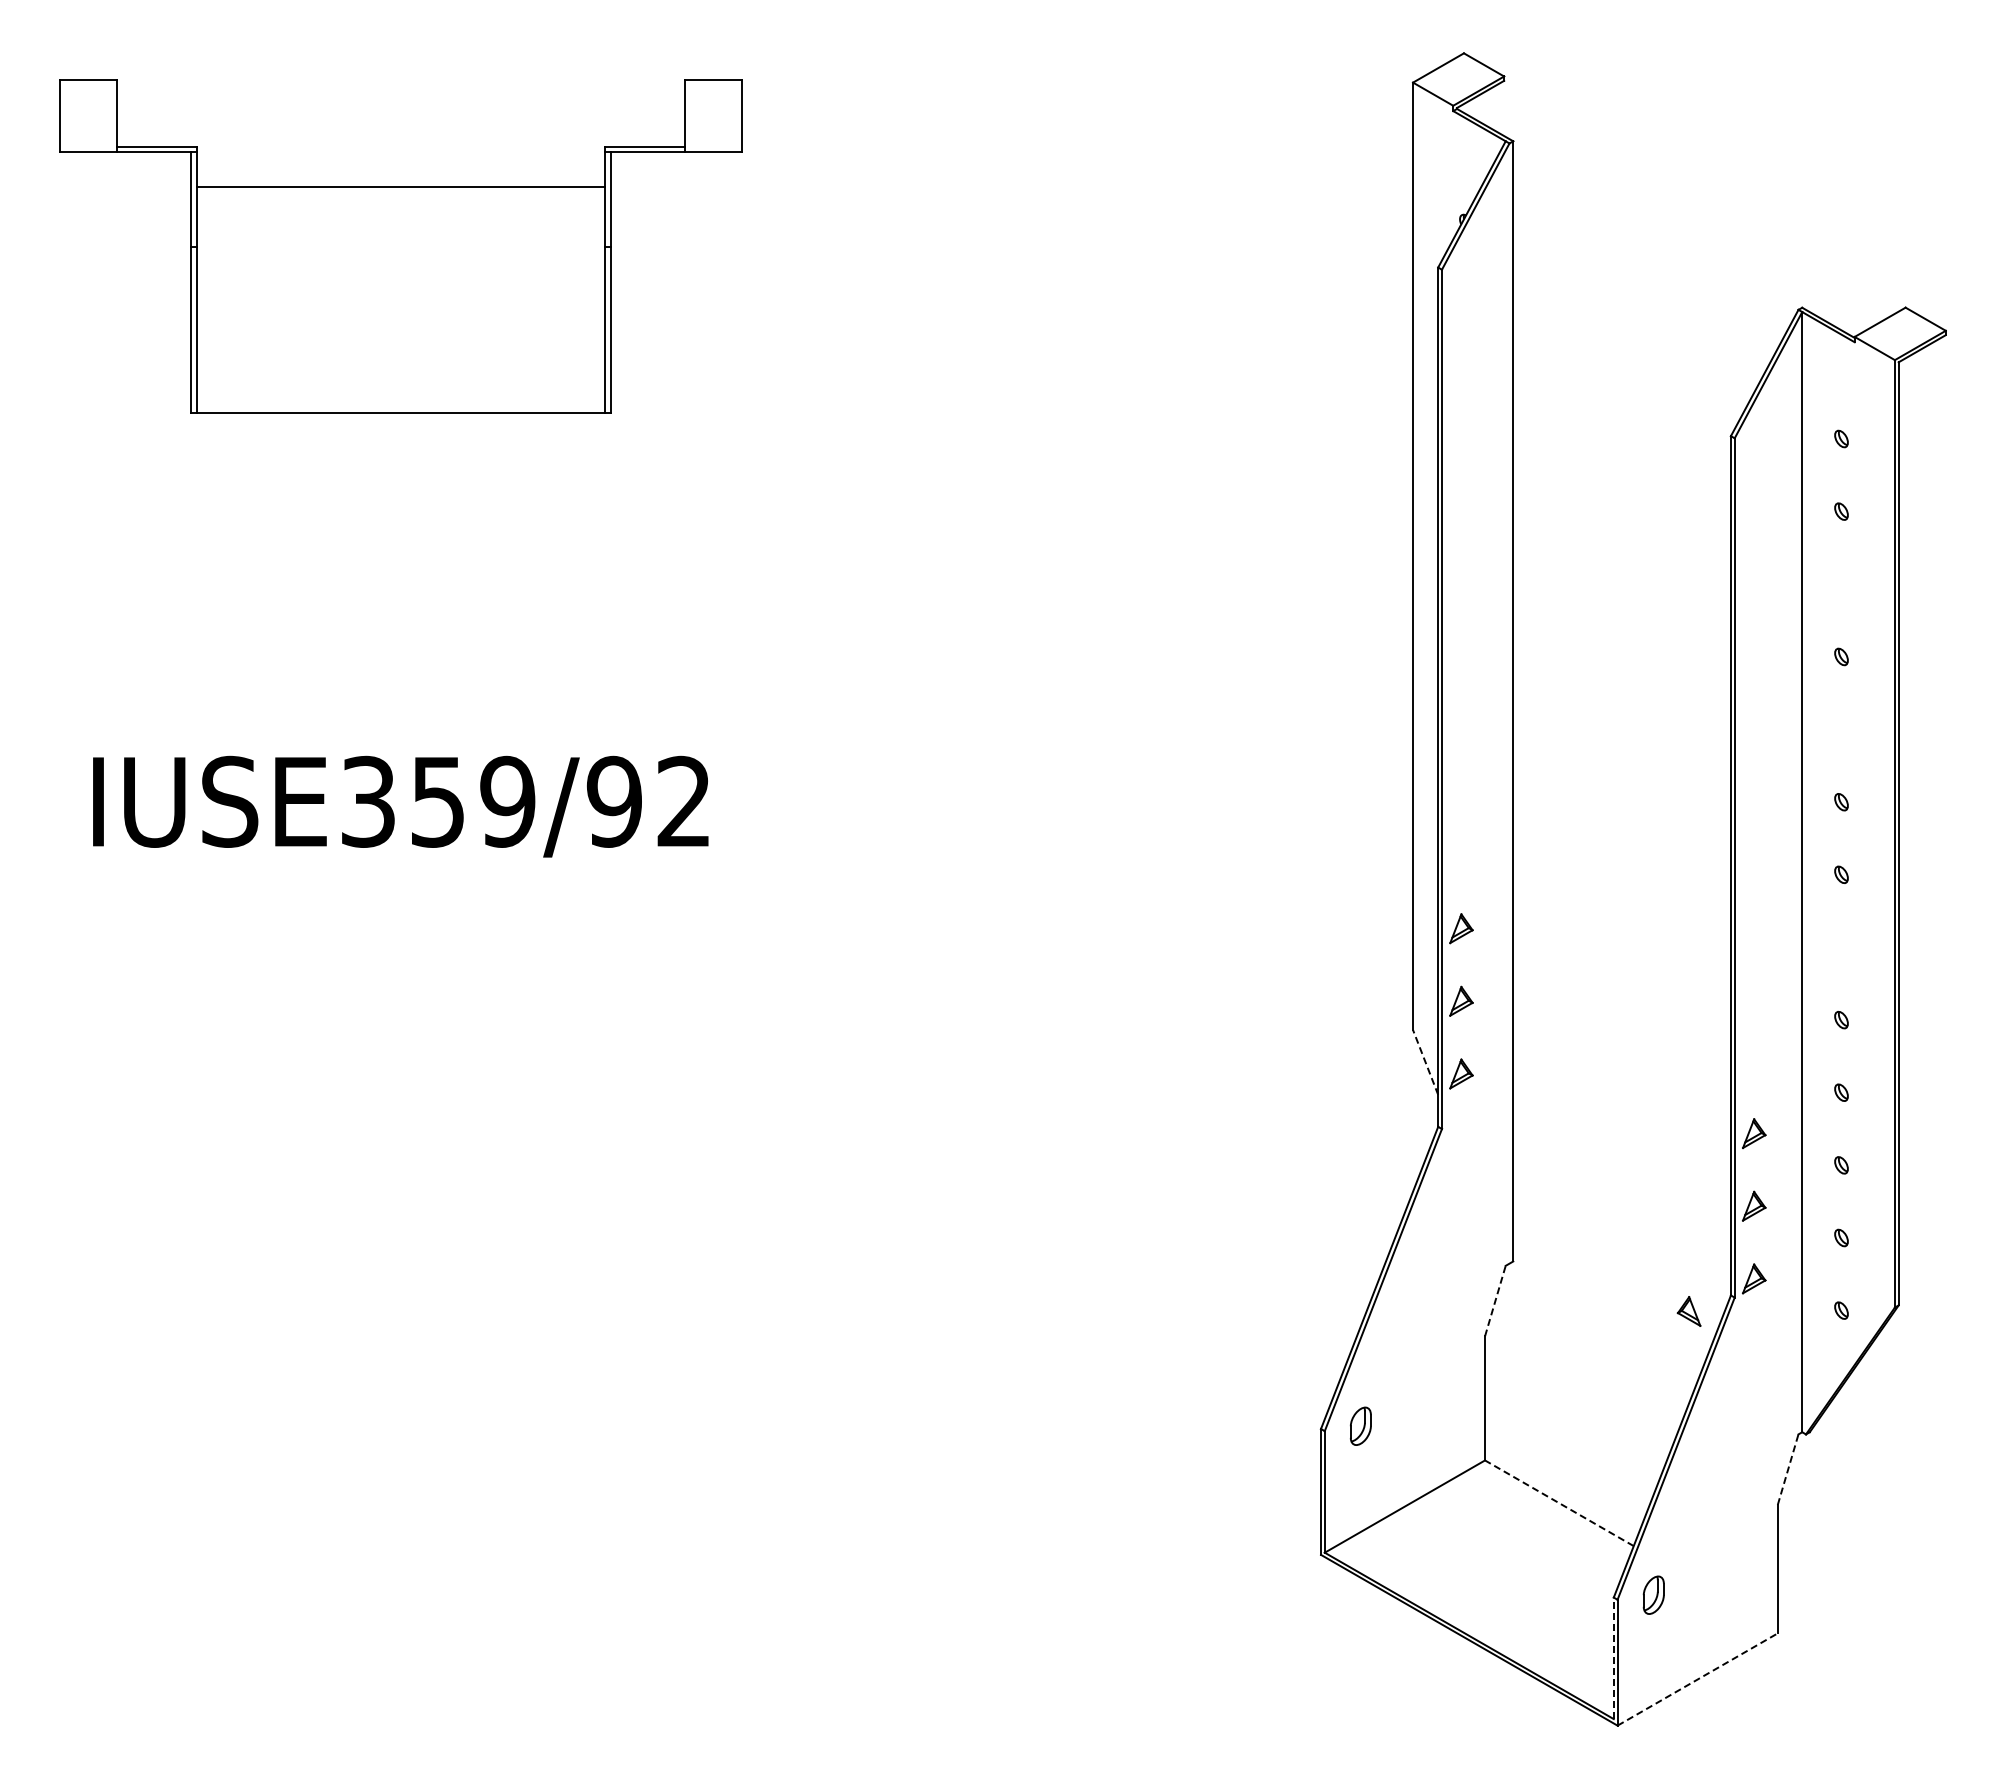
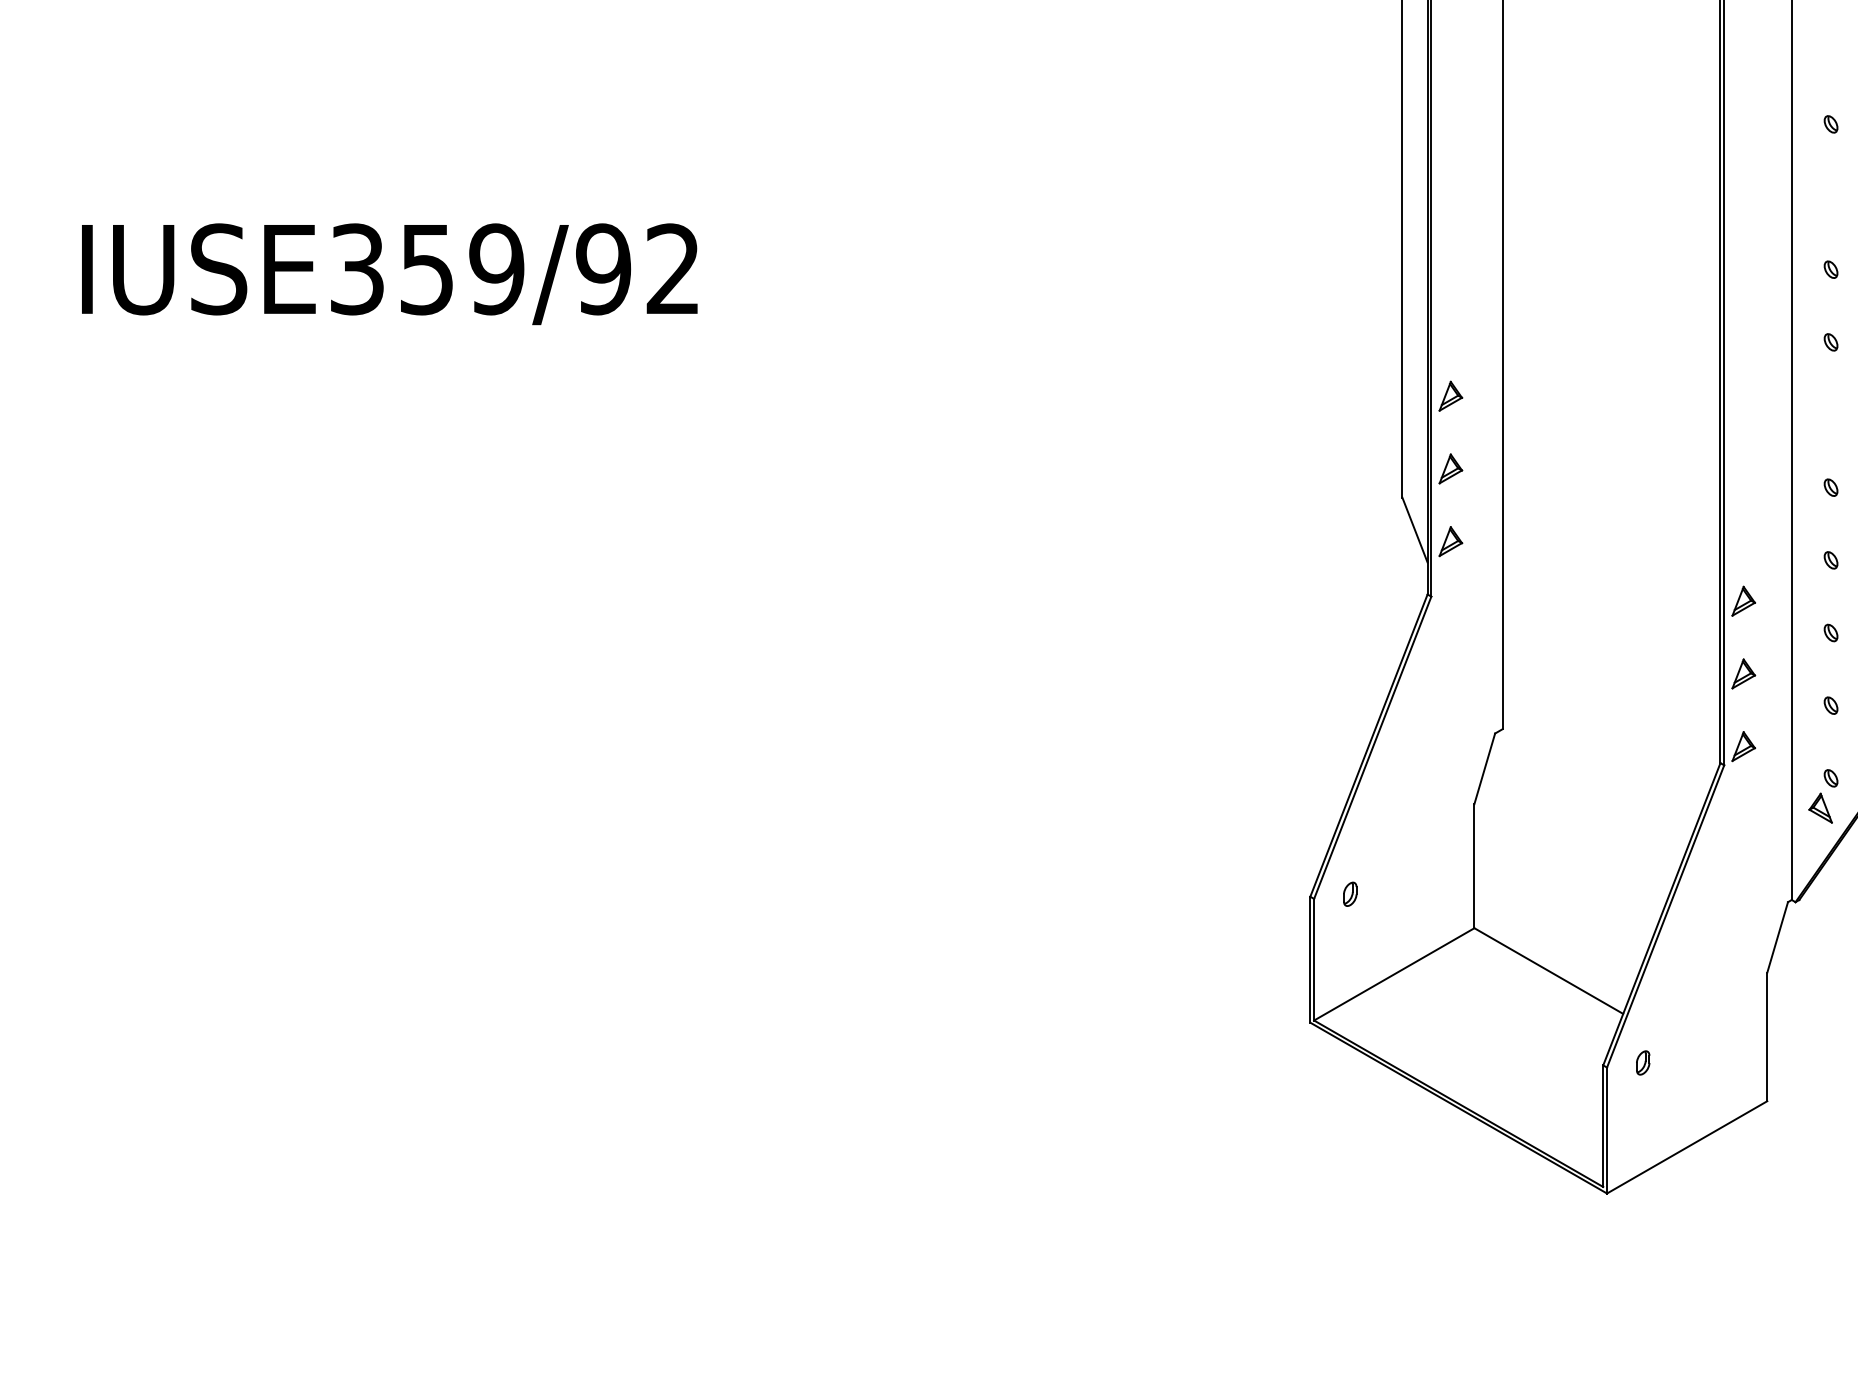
line: (1425, 1062) -> (1414, 530), dashed -> solid
line: (1495, 1301) -> (1484, 769), dashed -> solid
part: (1688, 1311) -> (1820, 808), moved
part: (1360, 1426) -> (1349, 894), size x0.62
line: (1788, 1469) -> (1778, 937), dashed -> solid
line: (1559, 1503) -> (1548, 971), dashed -> solid
part: (1653, 1594) -> (1642, 1062), size x0.62
line: (1613, 1658) -> (1602, 1126), dashed -> solid
line: (1698, 1679) -> (1687, 1147), dashed -> solid

